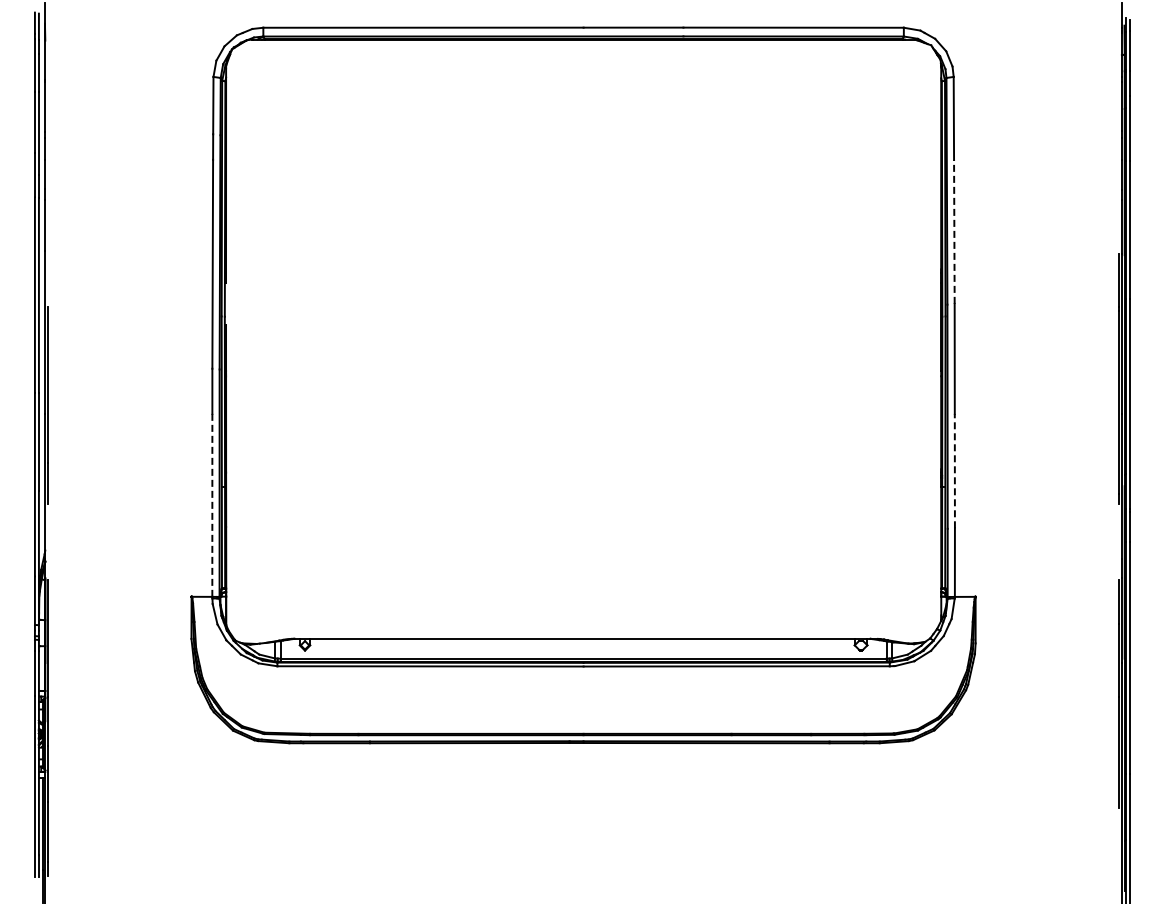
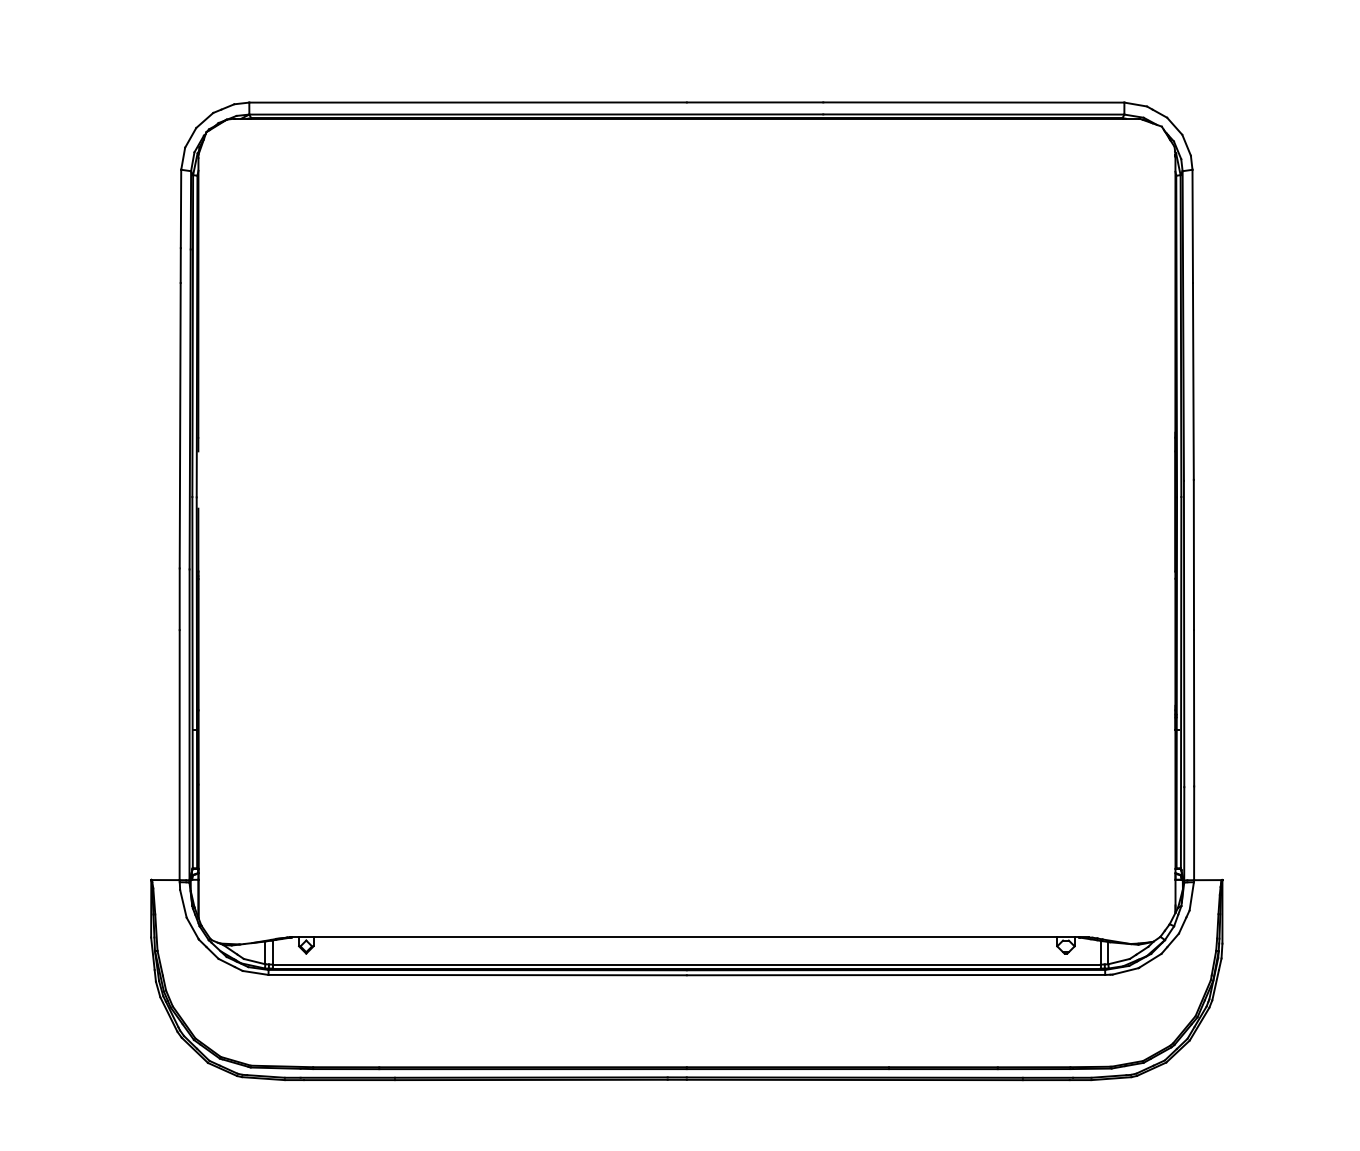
line: (954, 231) -> (1193, 380), dashed -> solid
line: (954, 470) -> (1193, 707), dashed -> solid
line: (212, 505) -> (179, 755), dashed -> solid

